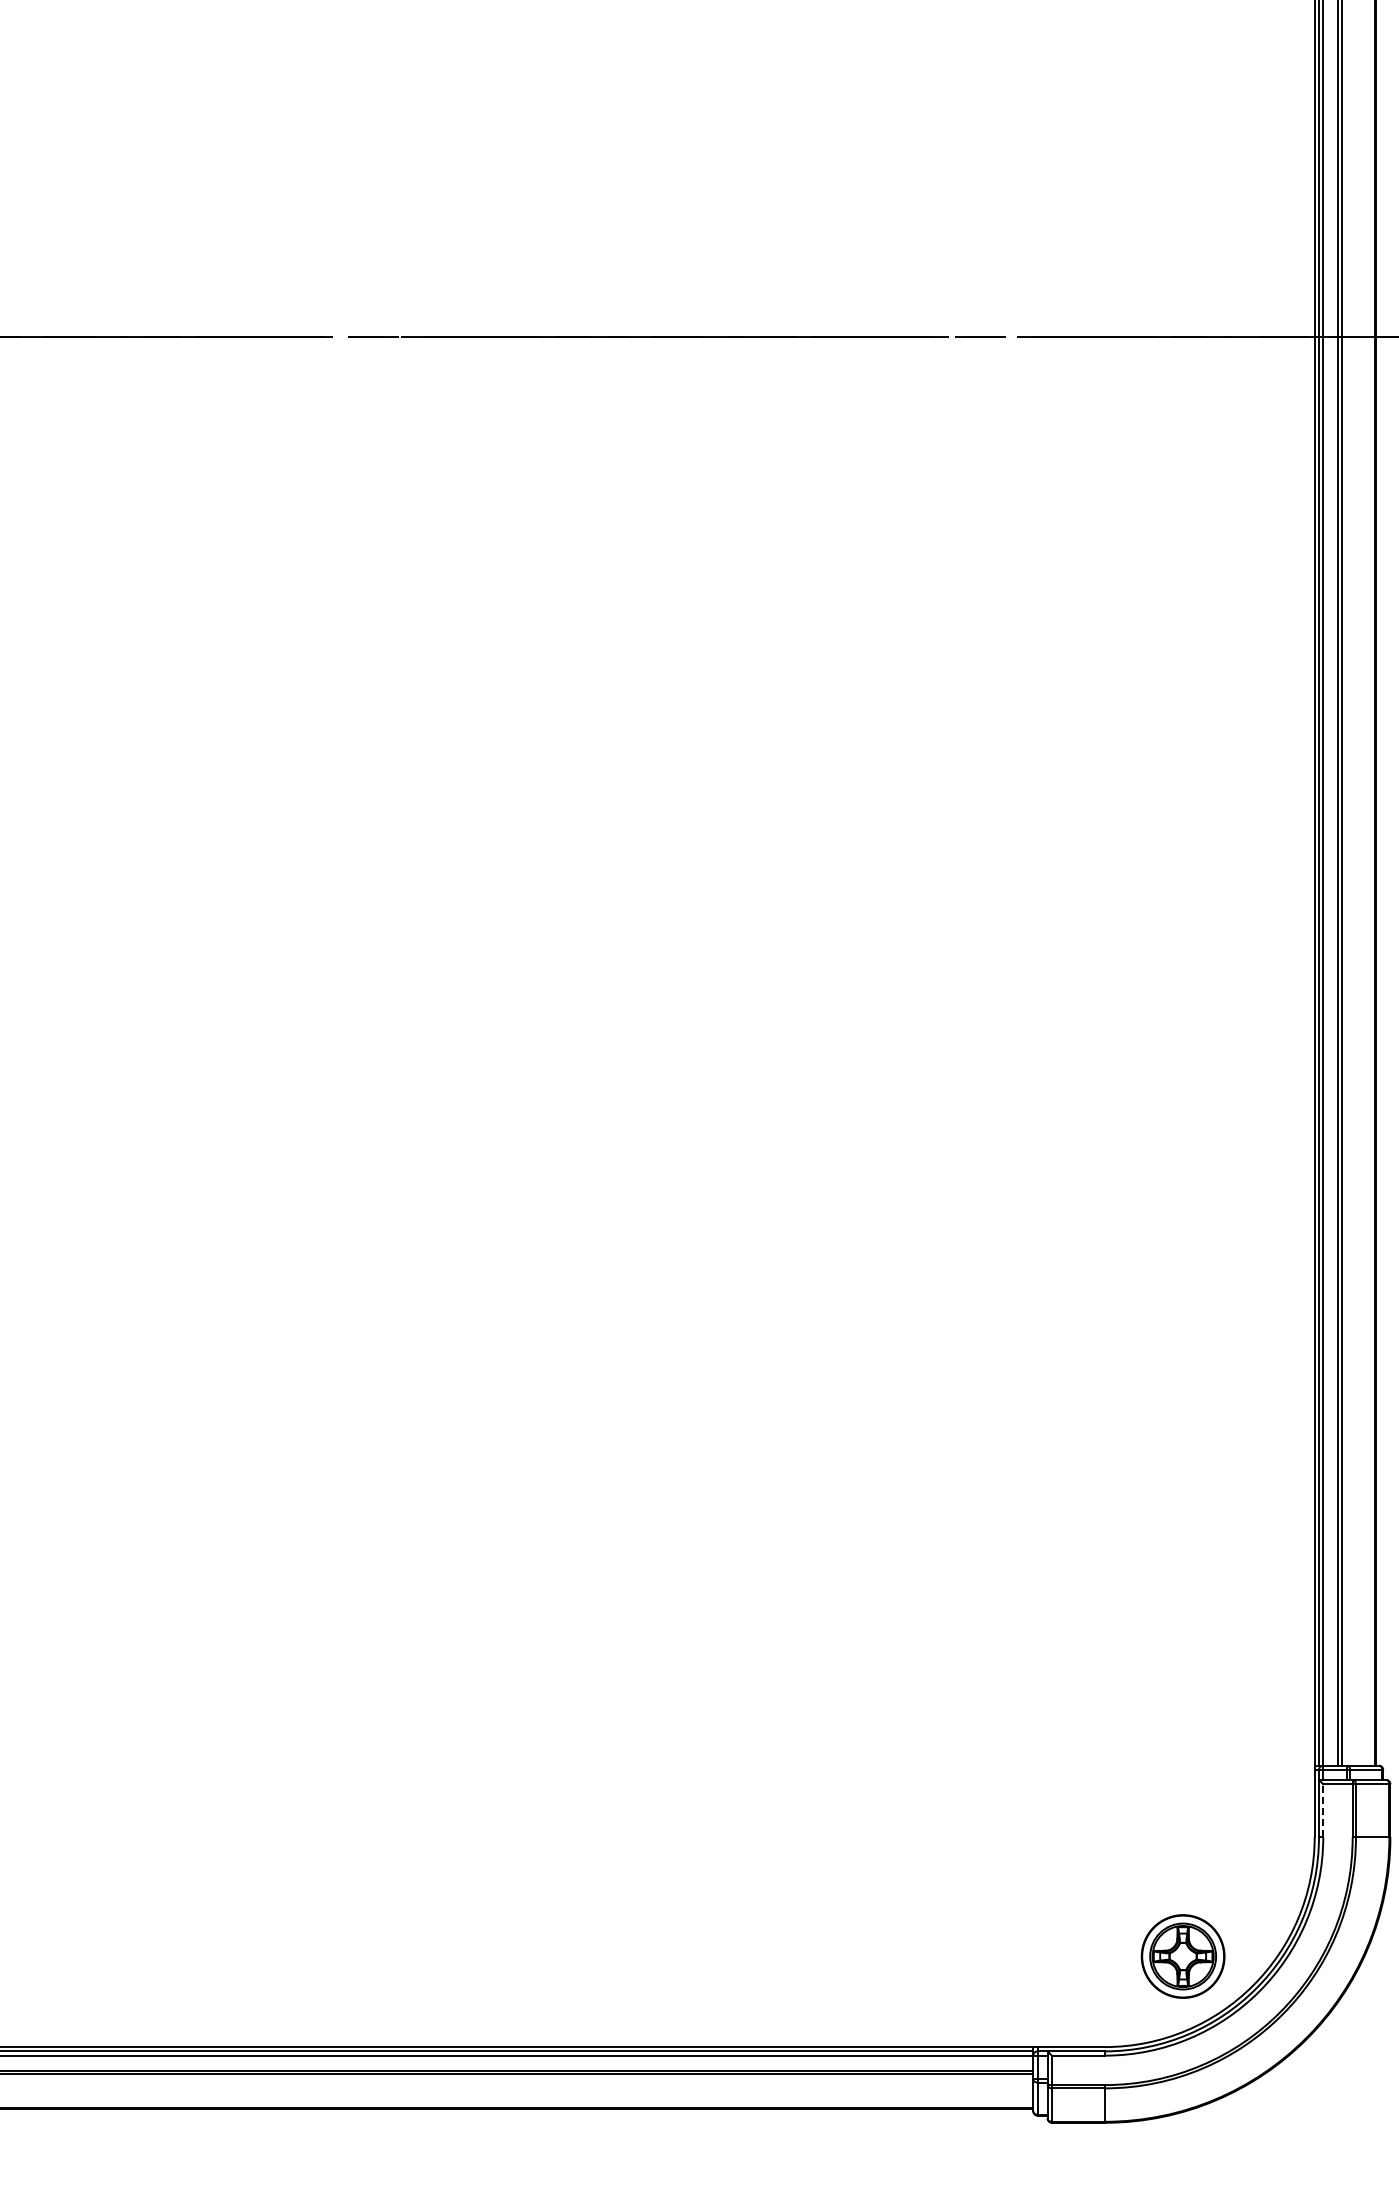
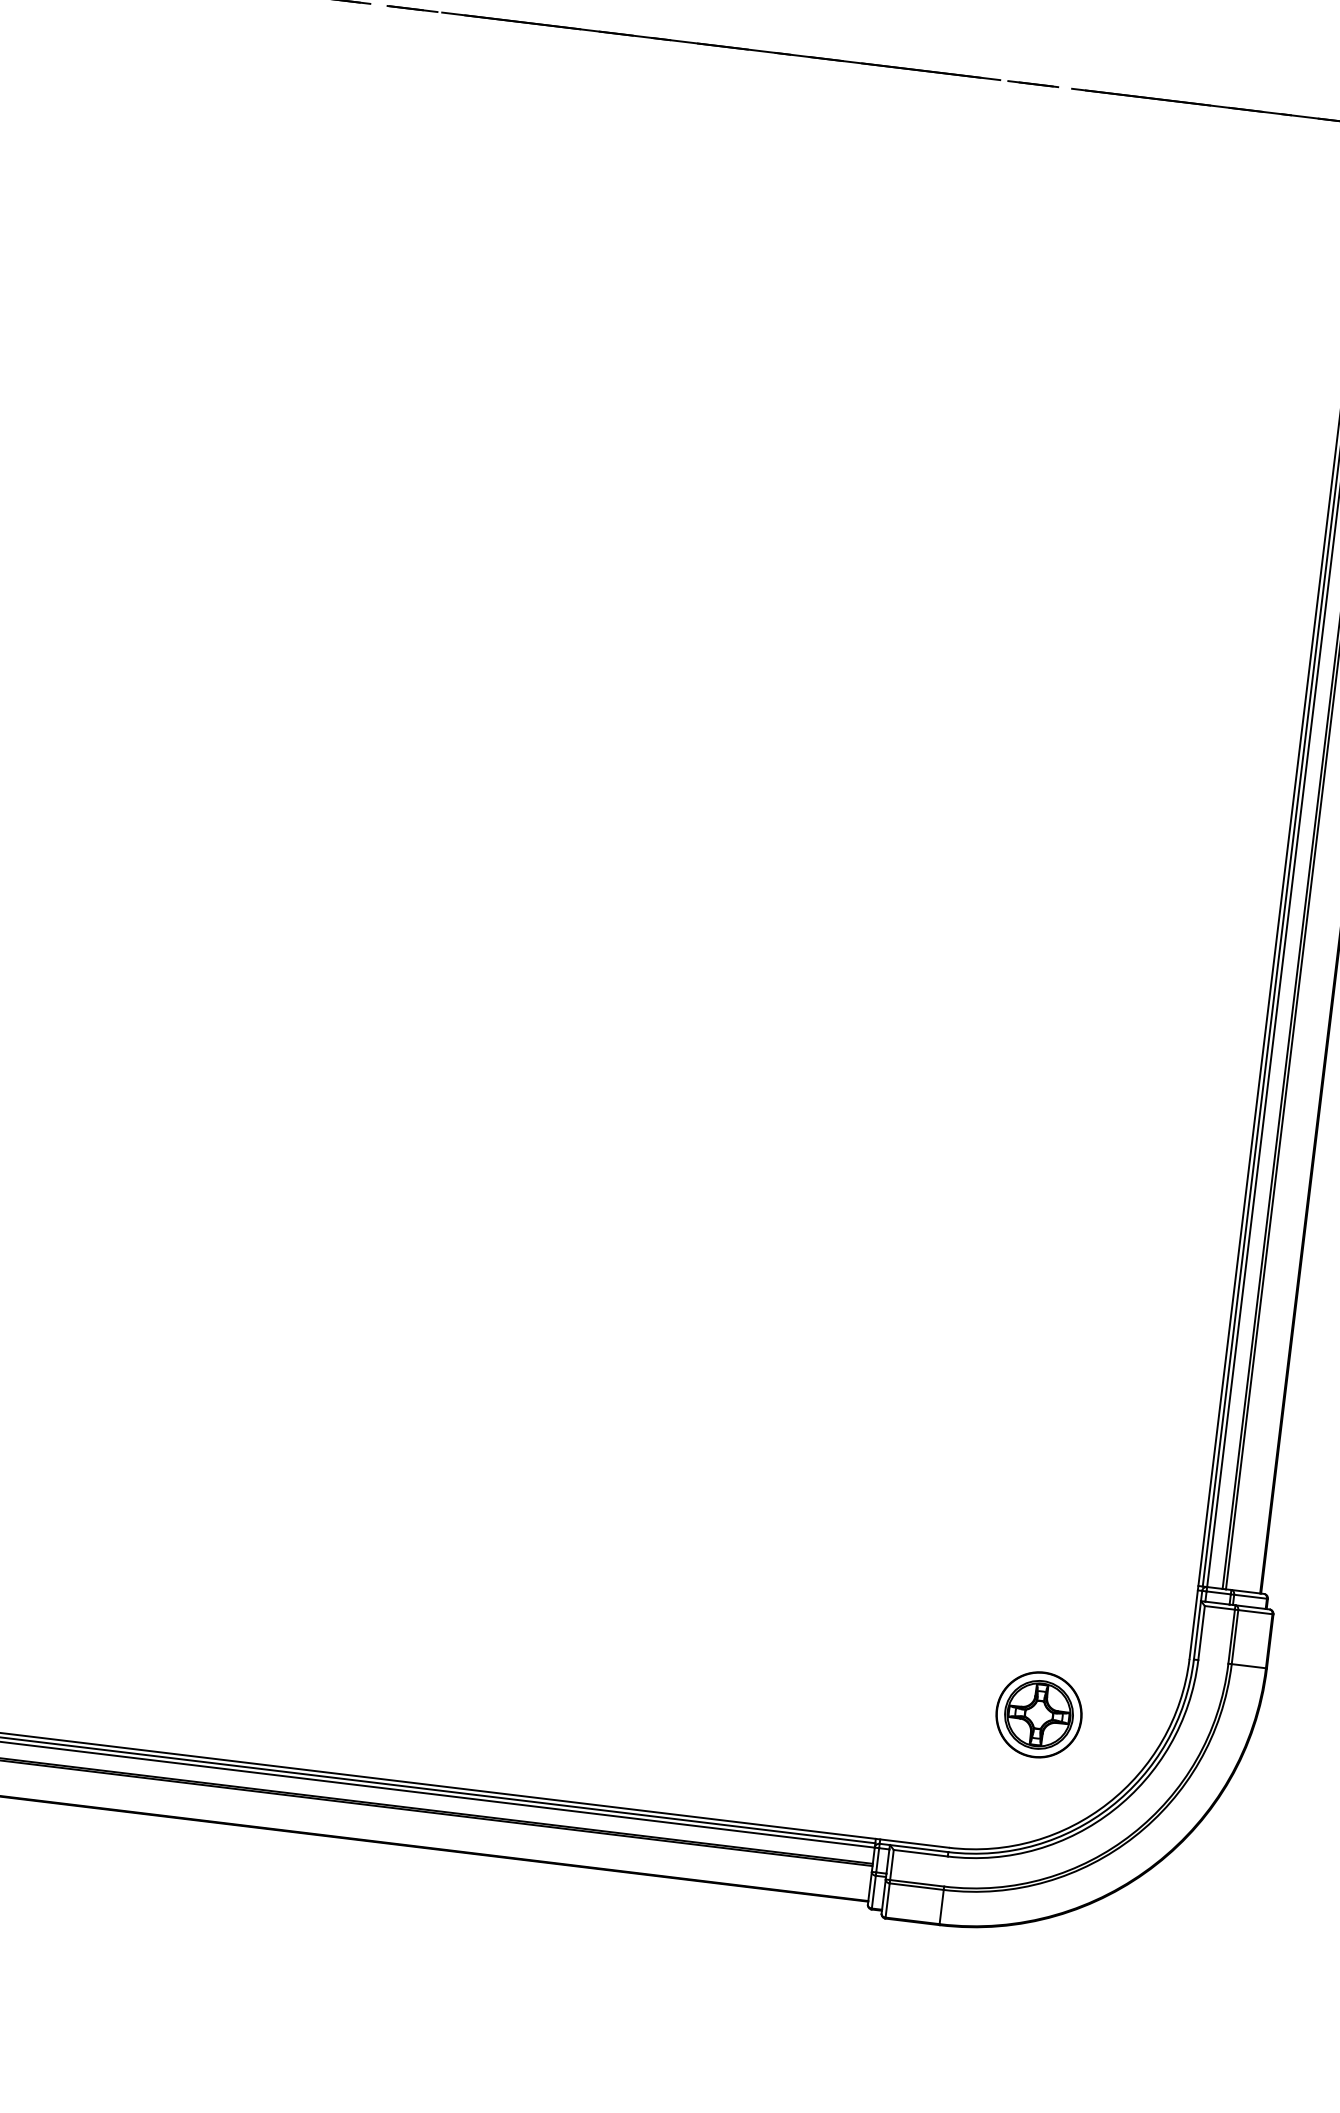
line: (1323, 1810) -> (1201, 1632), dashed -> solid
part: (1182, 1956) -> (1038, 1714), moved

